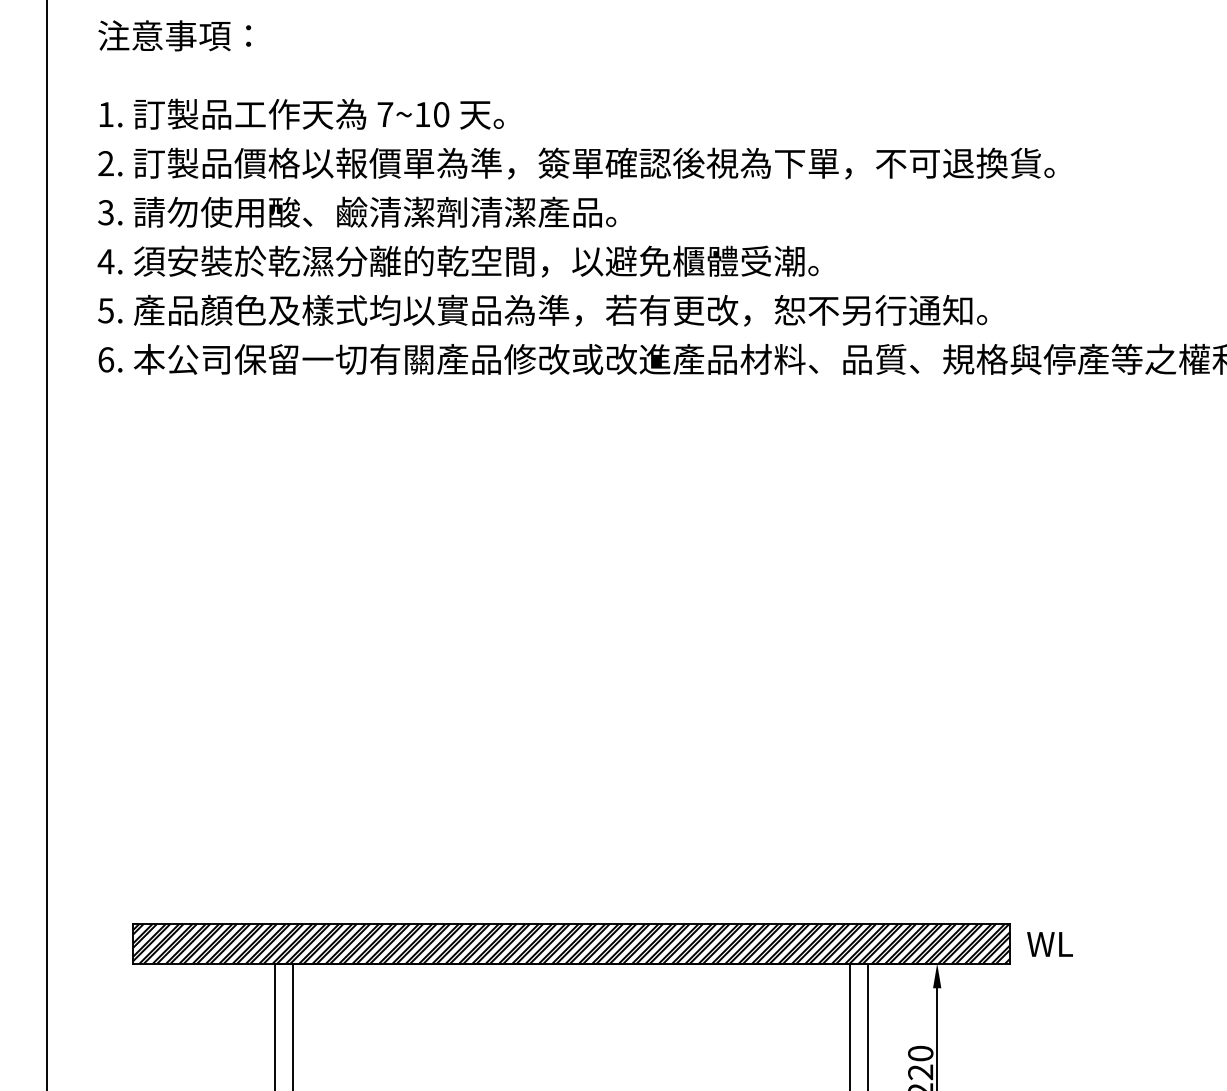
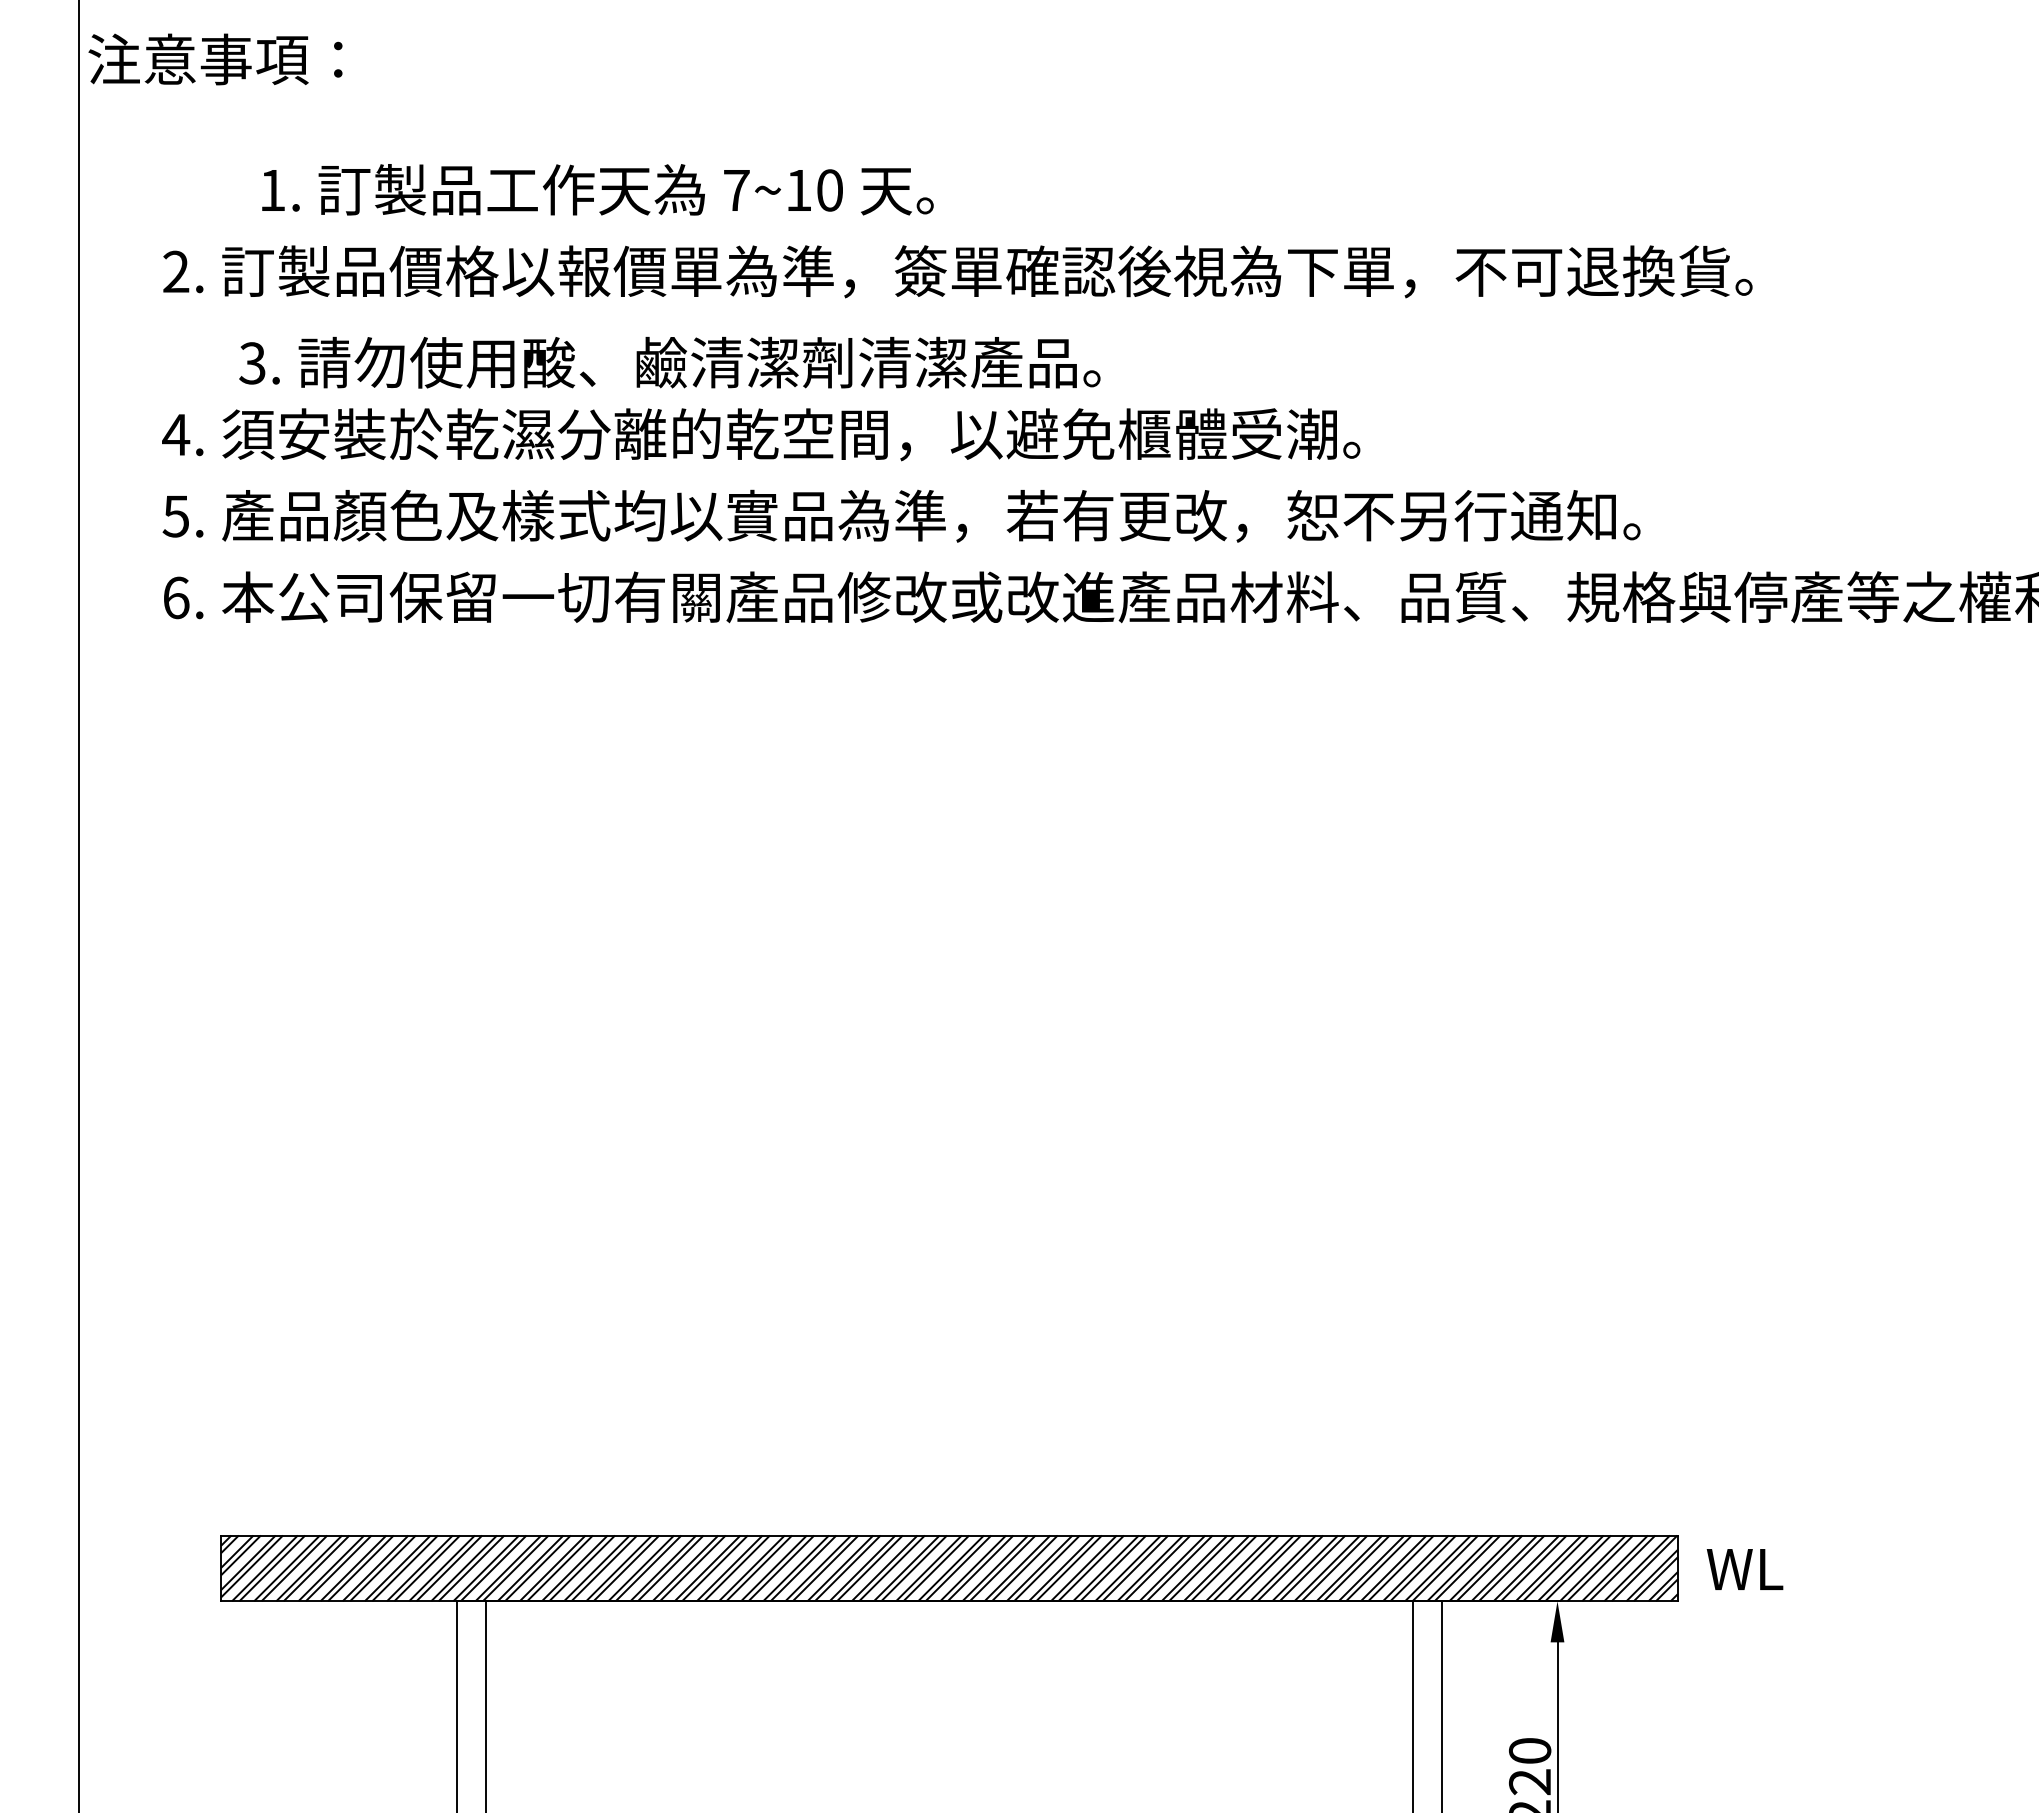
text: (174, 35) -> (215, 58), moved
text: (301, 113) -> (597, 188), moved
text: (357, 211) -> (670, 361), moved

